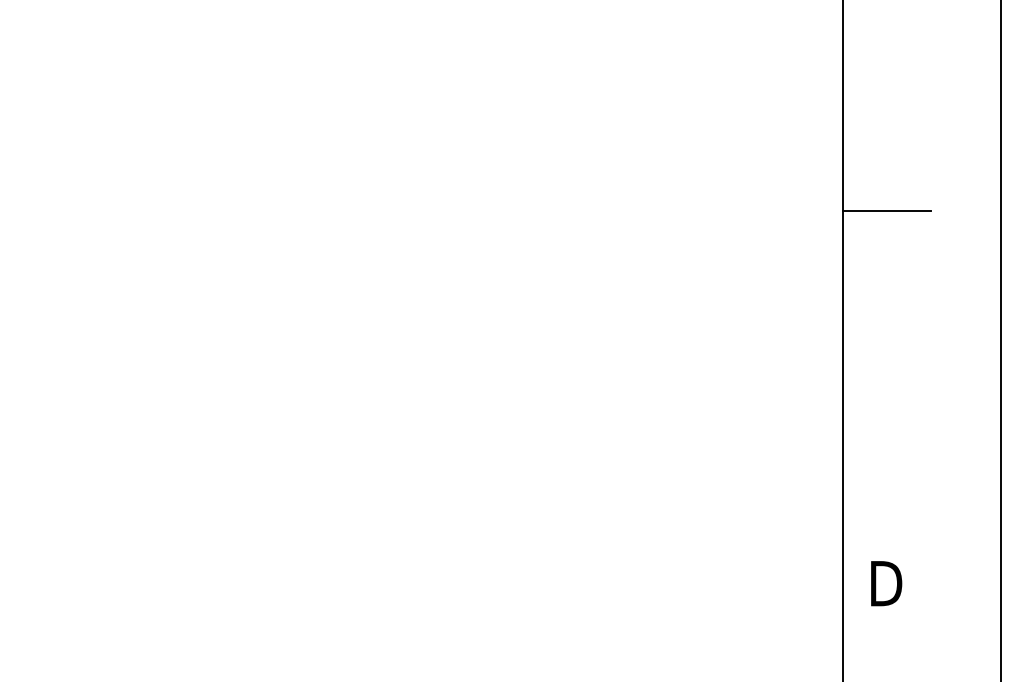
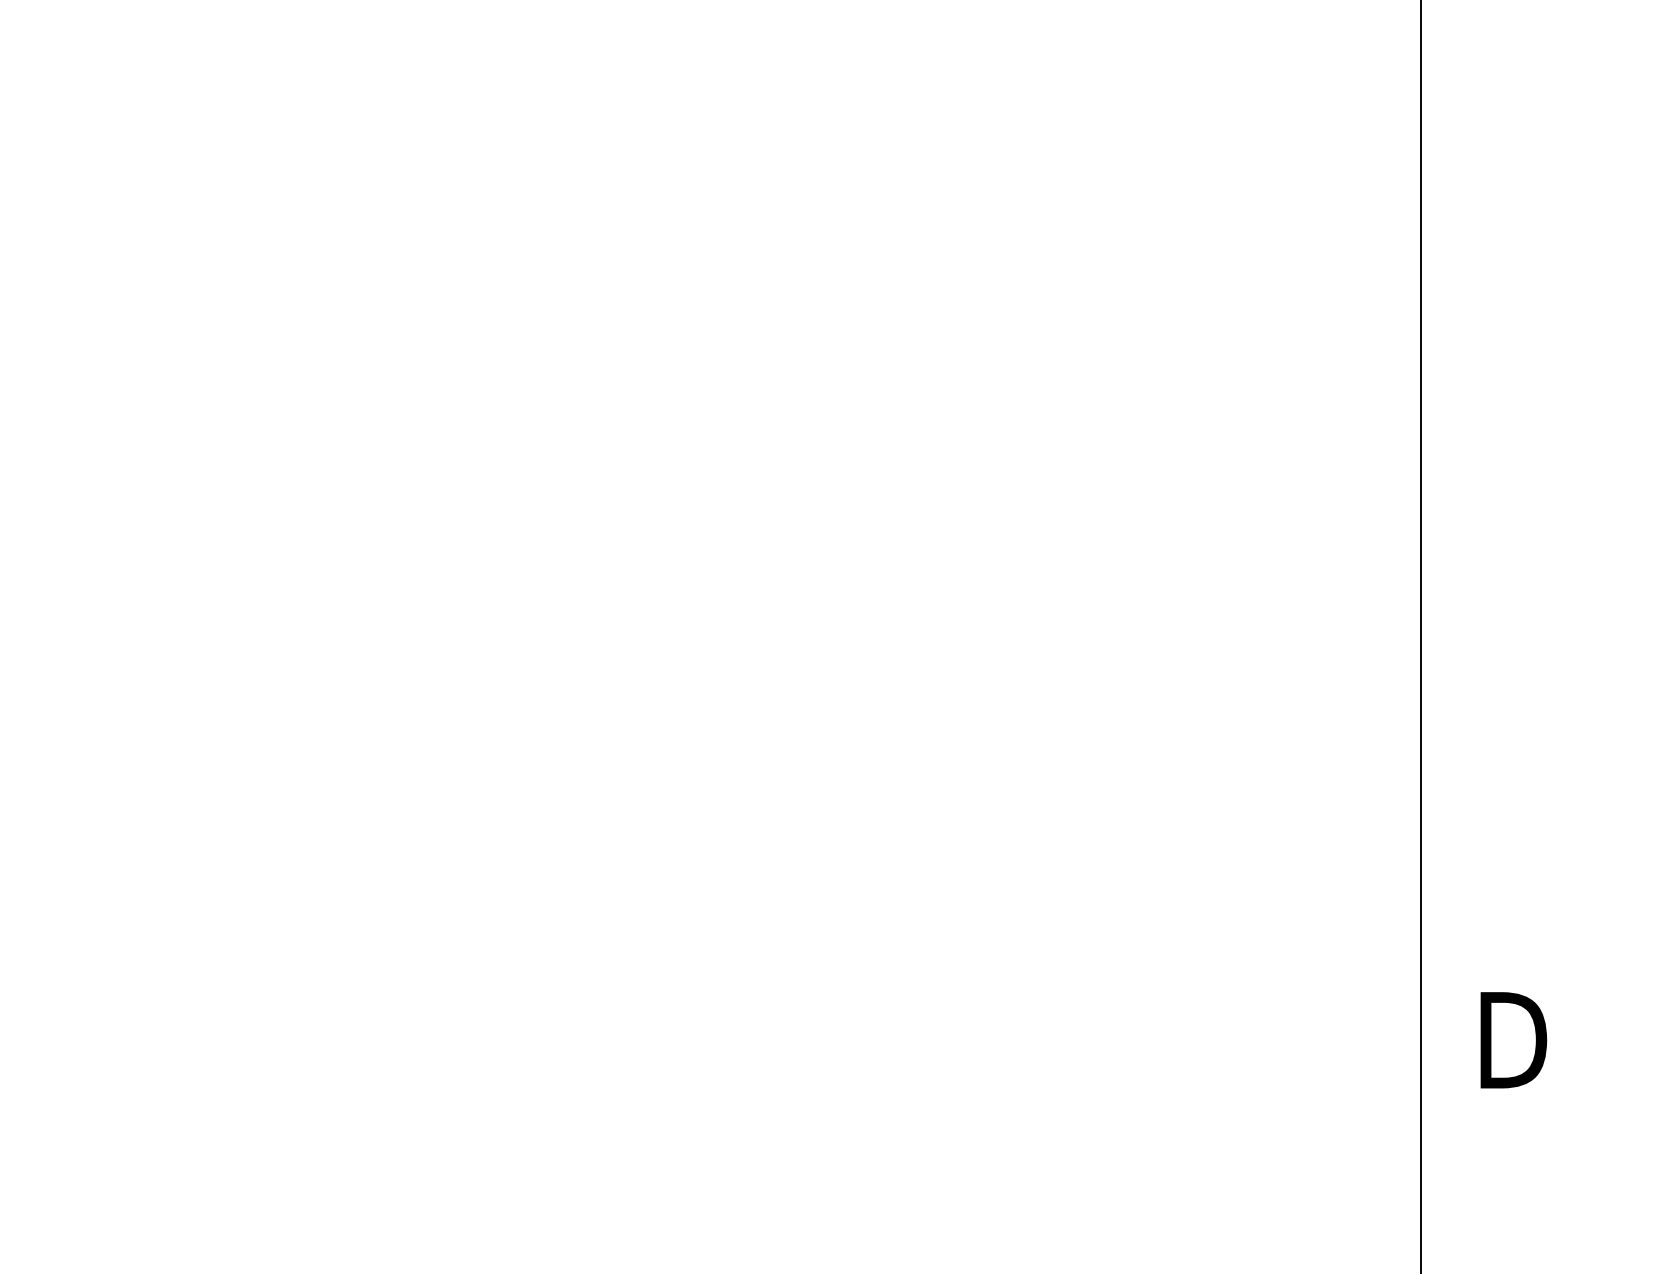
line: (886, 210) -> (1513, 244), removed

